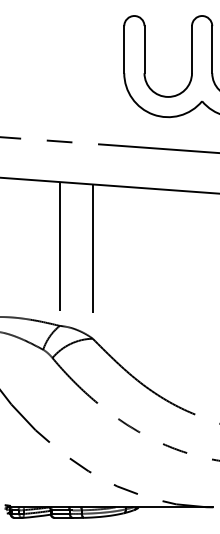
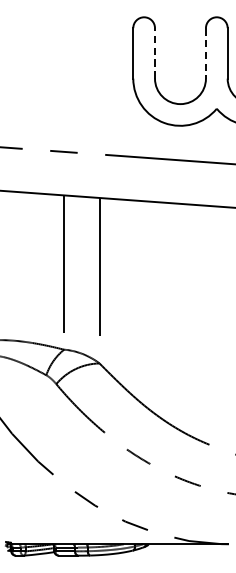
line: (144, 49) -> (155, 53), solid -> dashed
line: (192, 49) -> (206, 53), solid -> dashed

